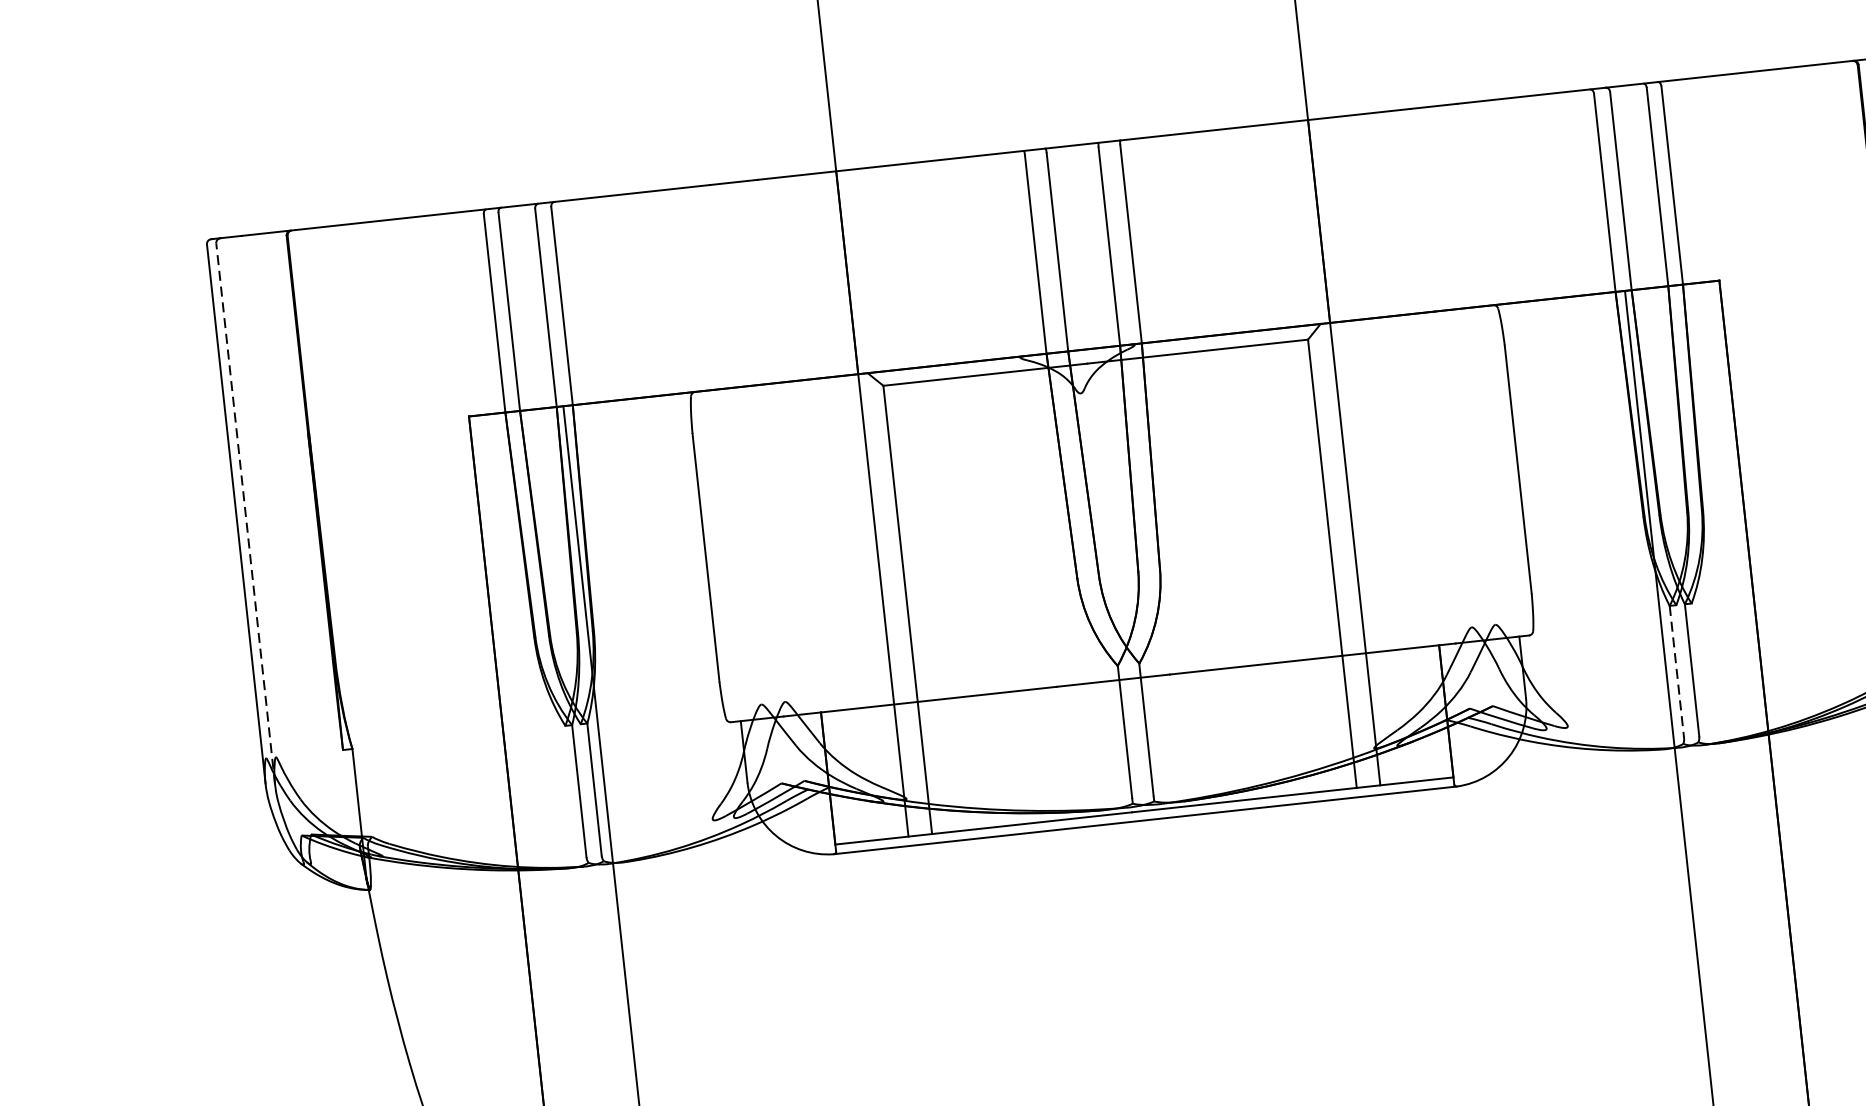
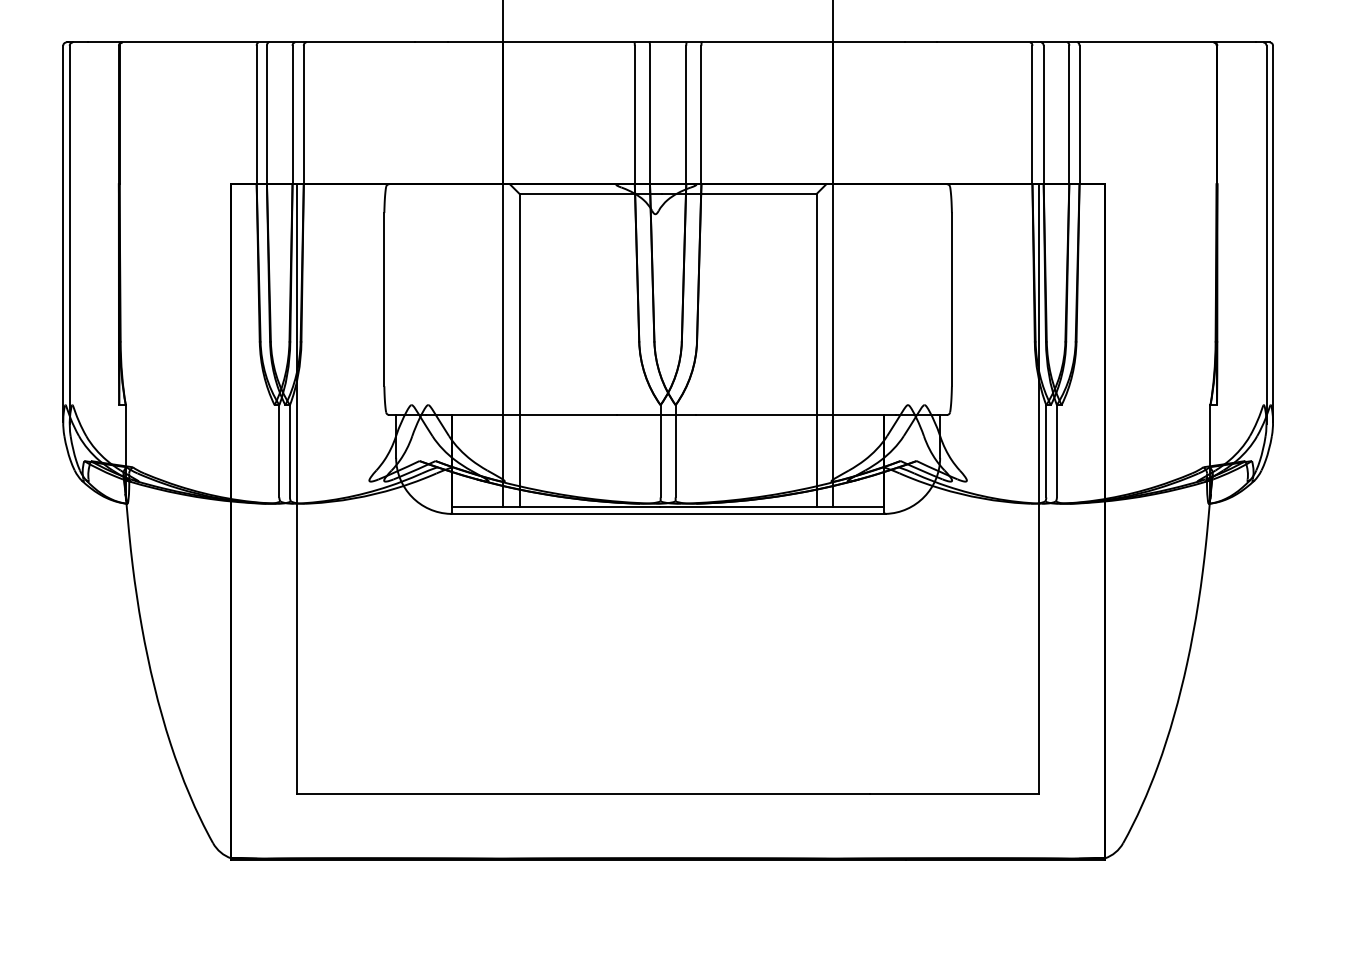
line: (245, 513) -> (69, 234), dashed -> solid
line: (1677, 672) -> (1046, 451), dashed -> solid

